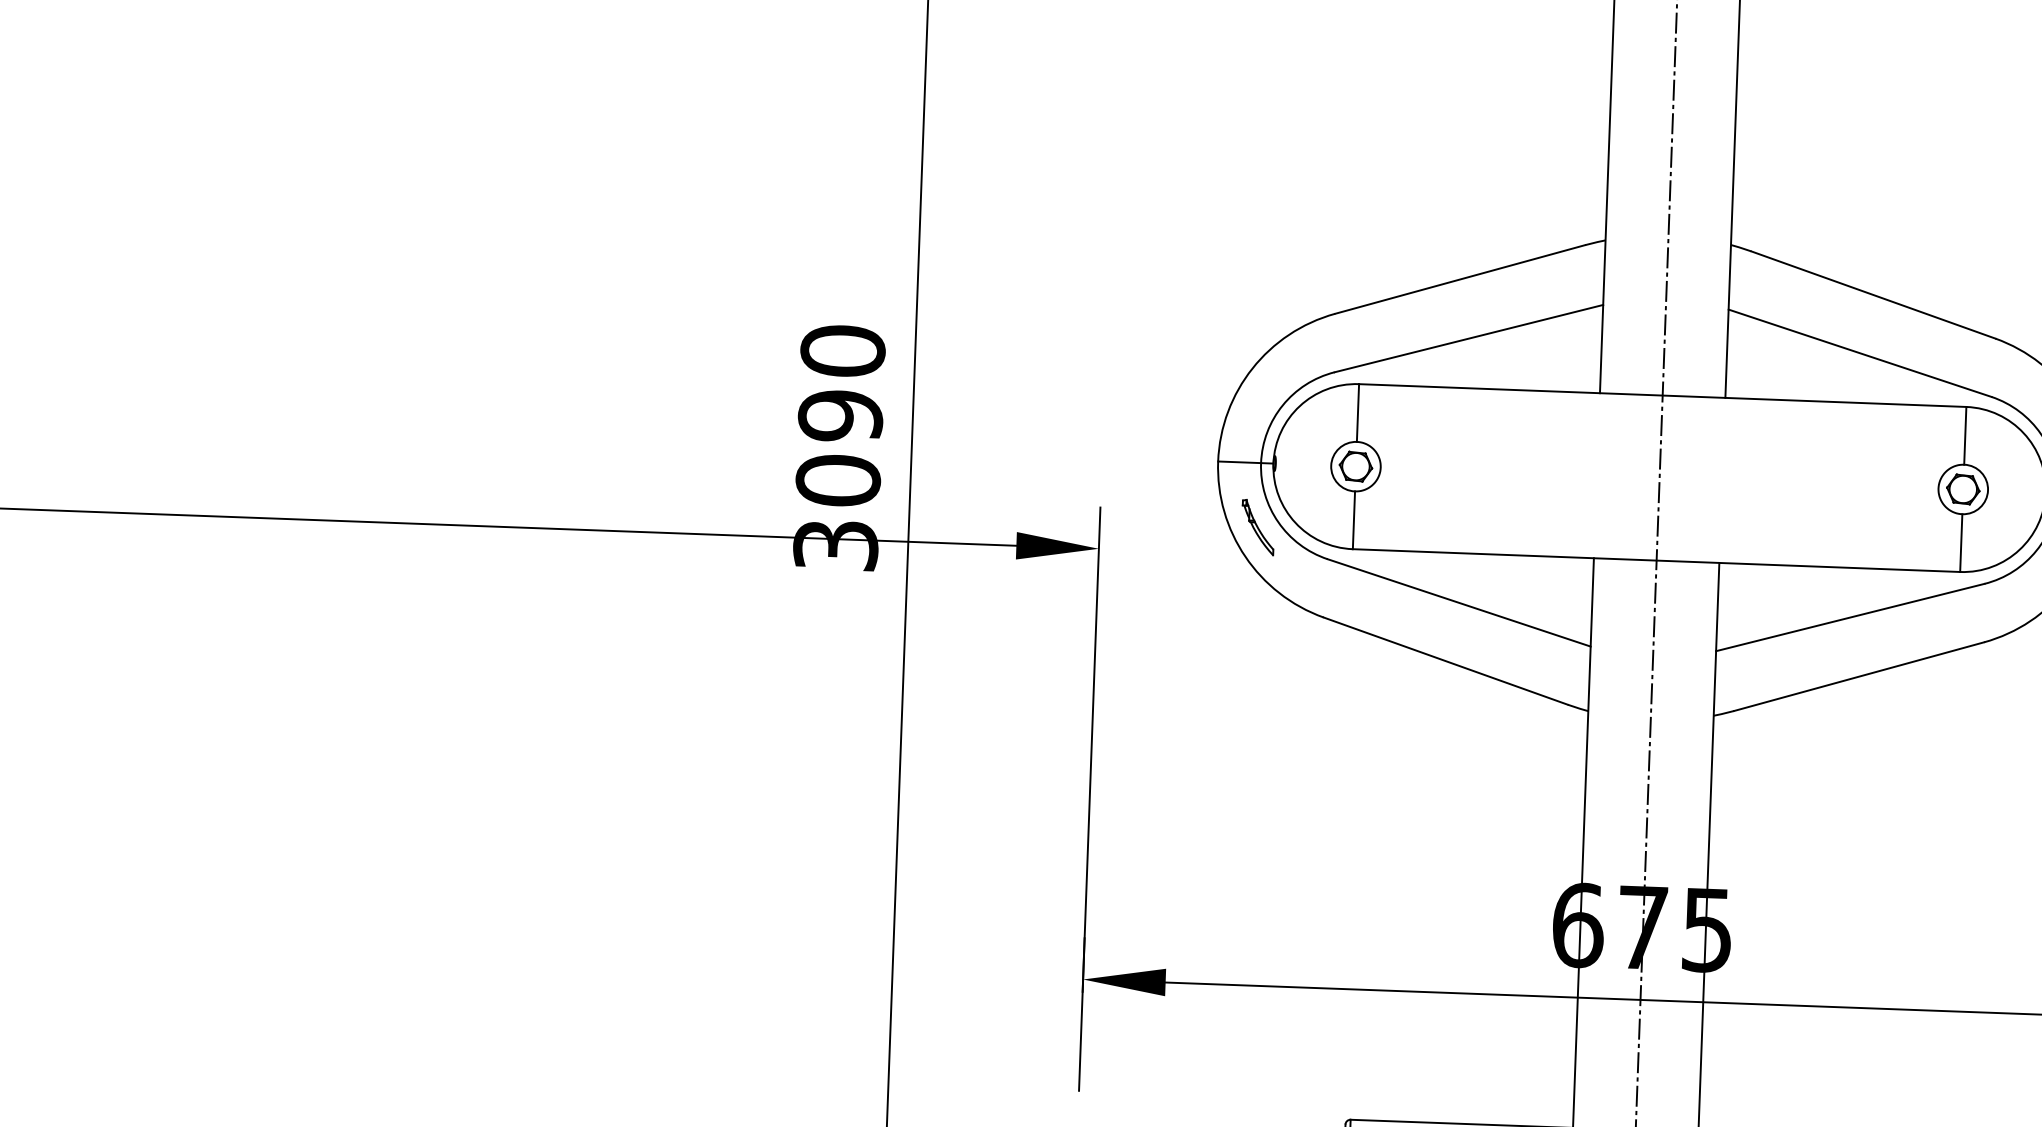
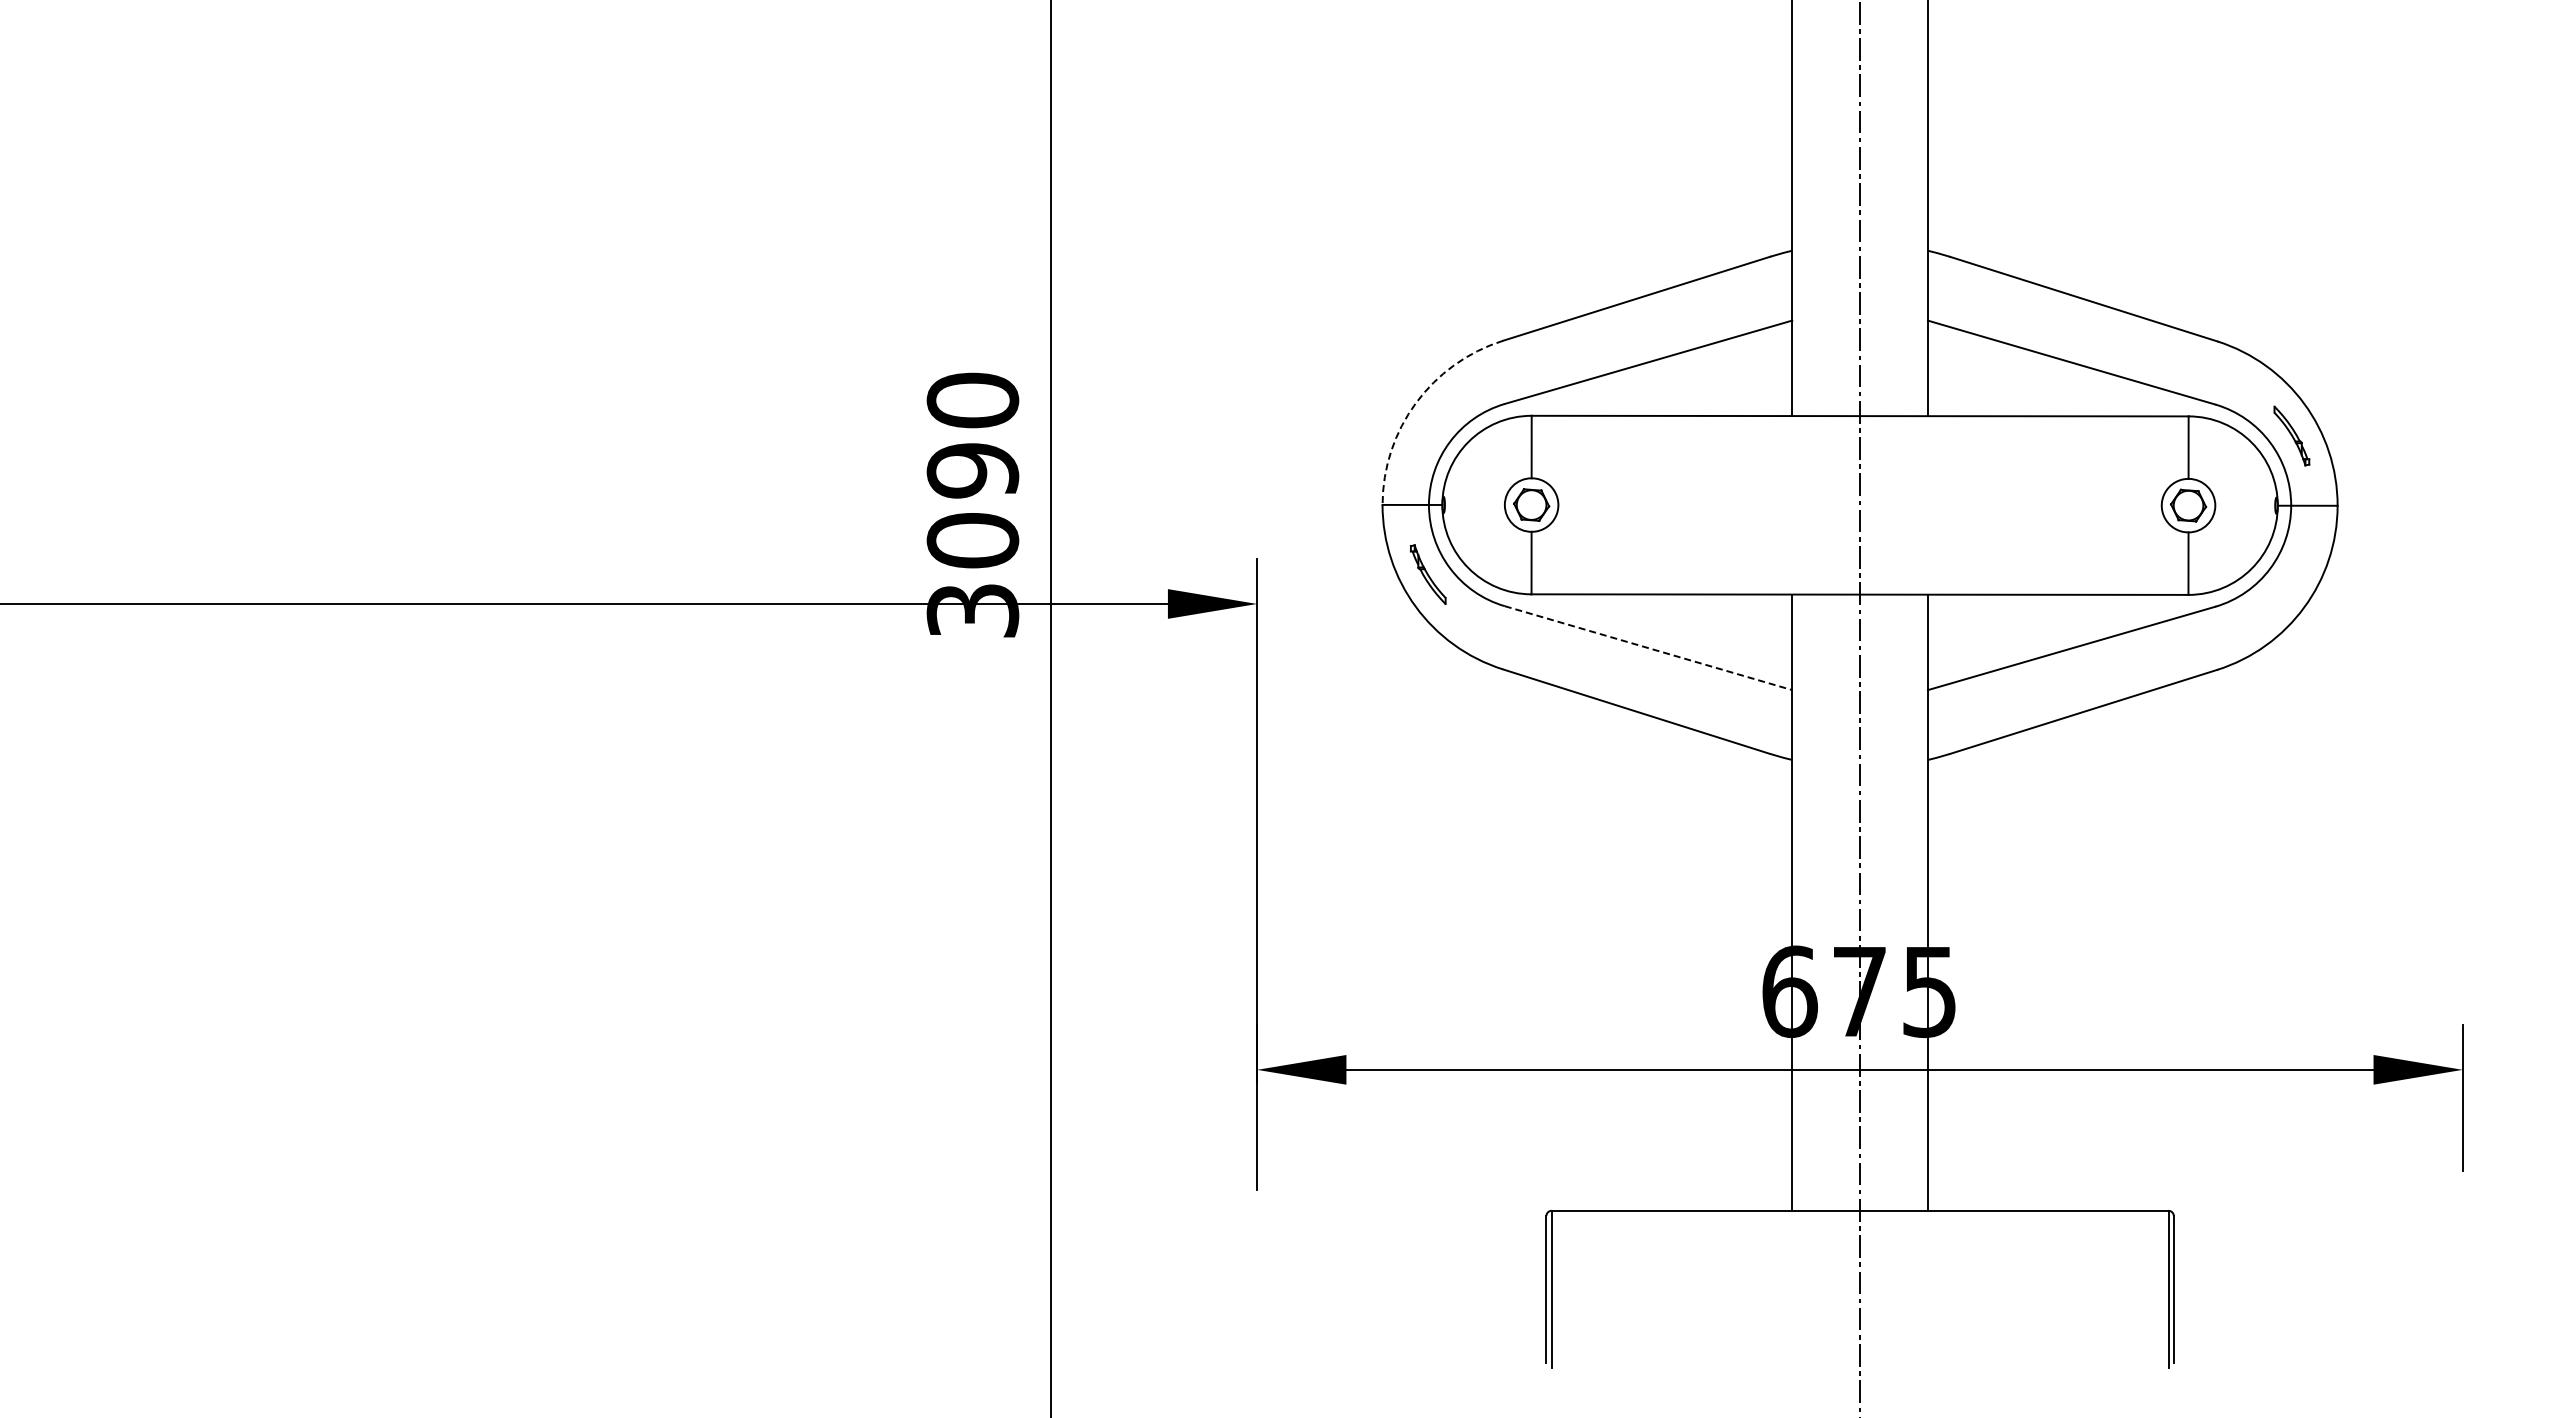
arc: (1252, 368) -> (1415, 403), solid -> dashed
line: (1459, 603) -> (1648, 648), solid -> dashed

